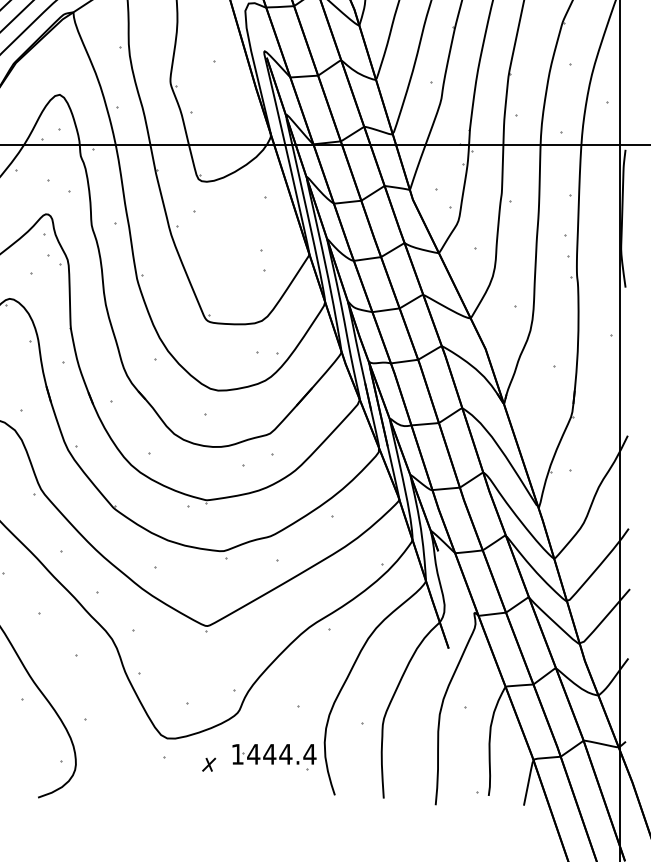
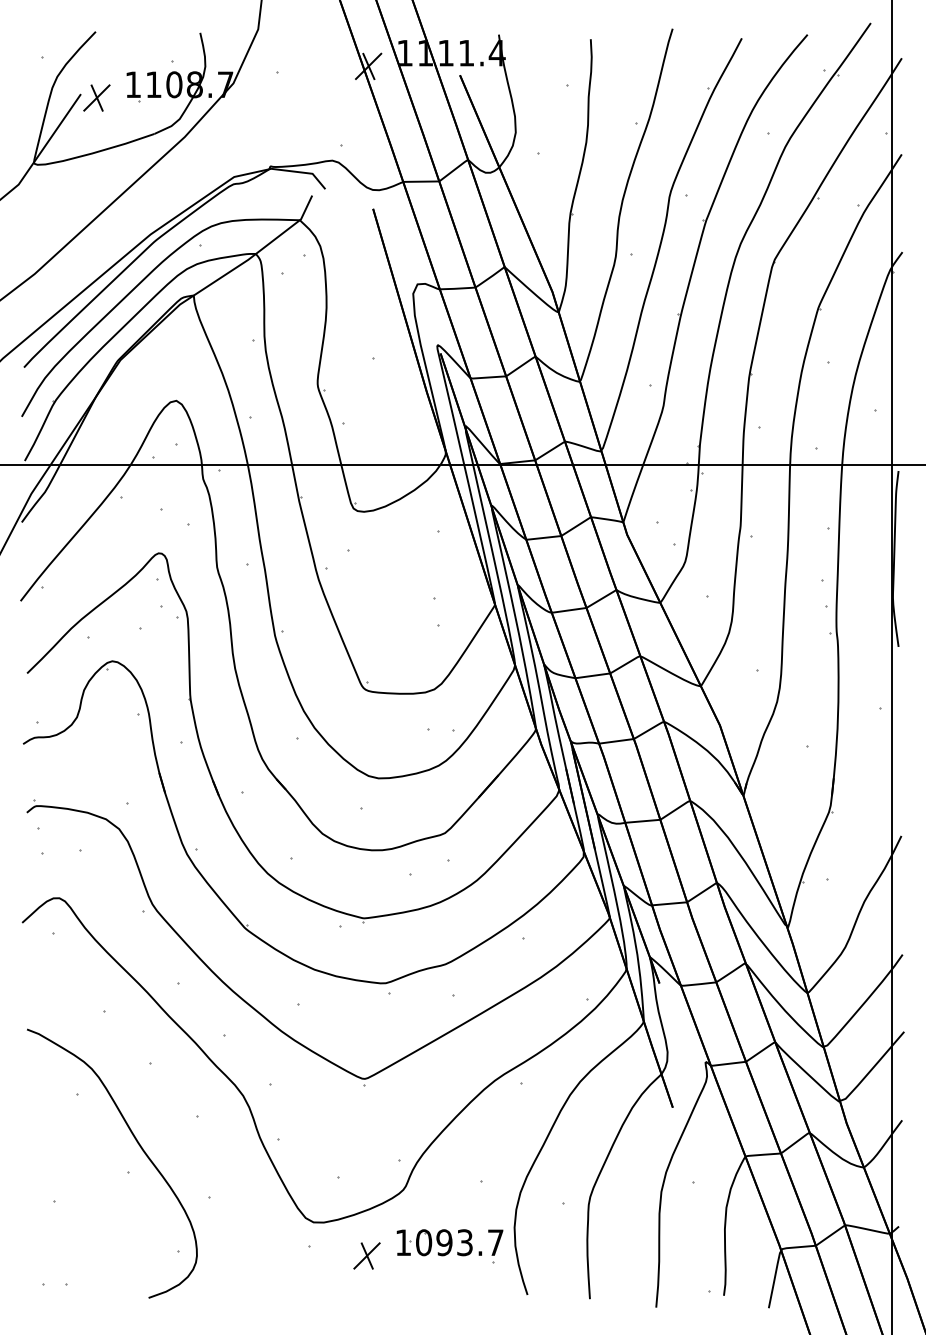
text: (281, 754) -> (459, 1242), 1444.4 -> 1093.7
part: (208, 764) -> (366, 1255), size x1.67

